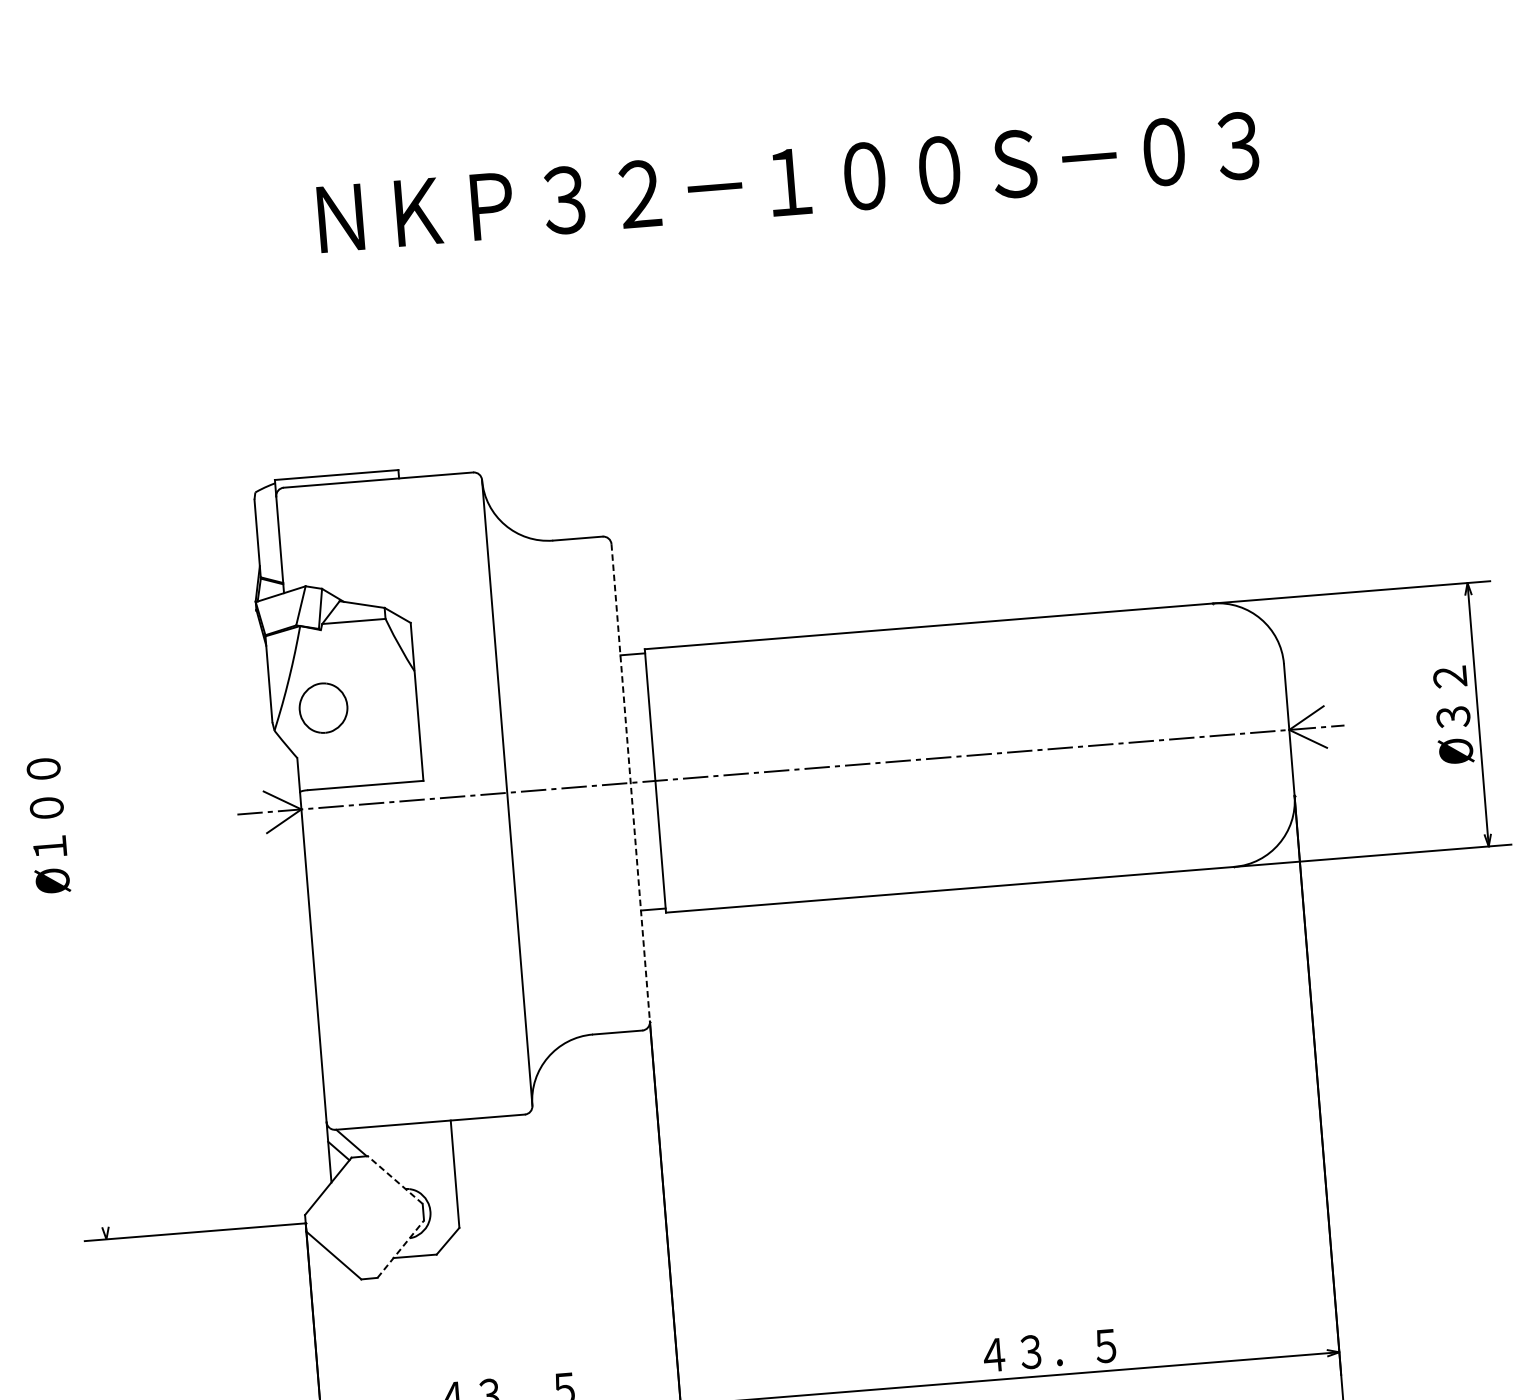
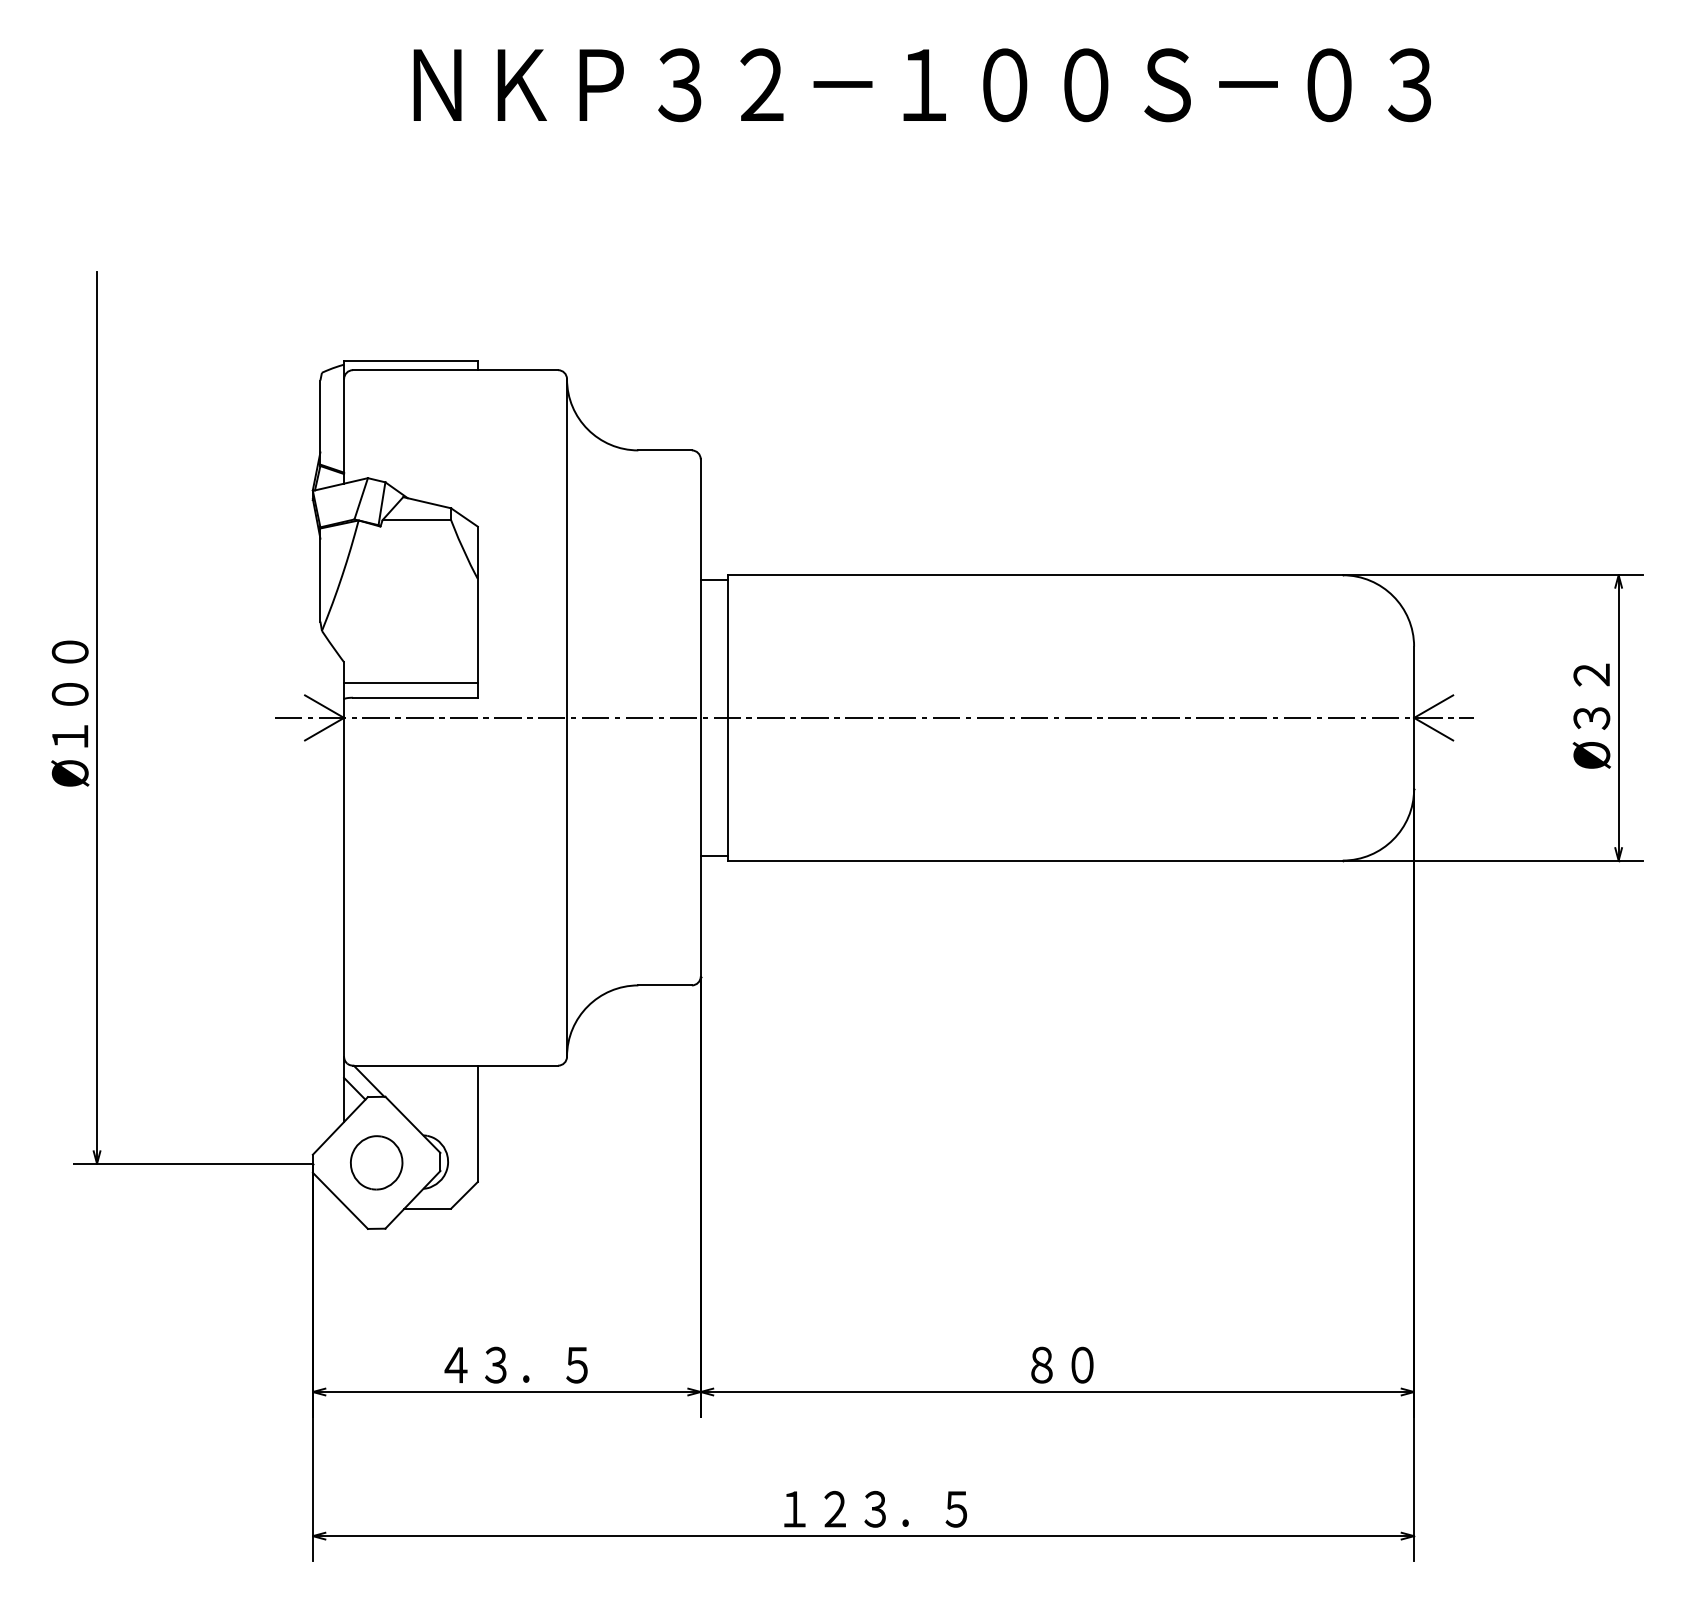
part: (323, 707) -> (376, 1162), moved
line: (360, 771) -> (410, 682), added
line: (630, 782) -> (700, 717), dashed -> solid
line: (73, 827) -> (97, 717), added
line: (394, 1179) -> (412, 1124), dashed -> solid
line: (400, 1248) -> (412, 1199), dashed -> solid
text: (1048, 1350) -> (1101, 1364), ４３．５ -> ８０

